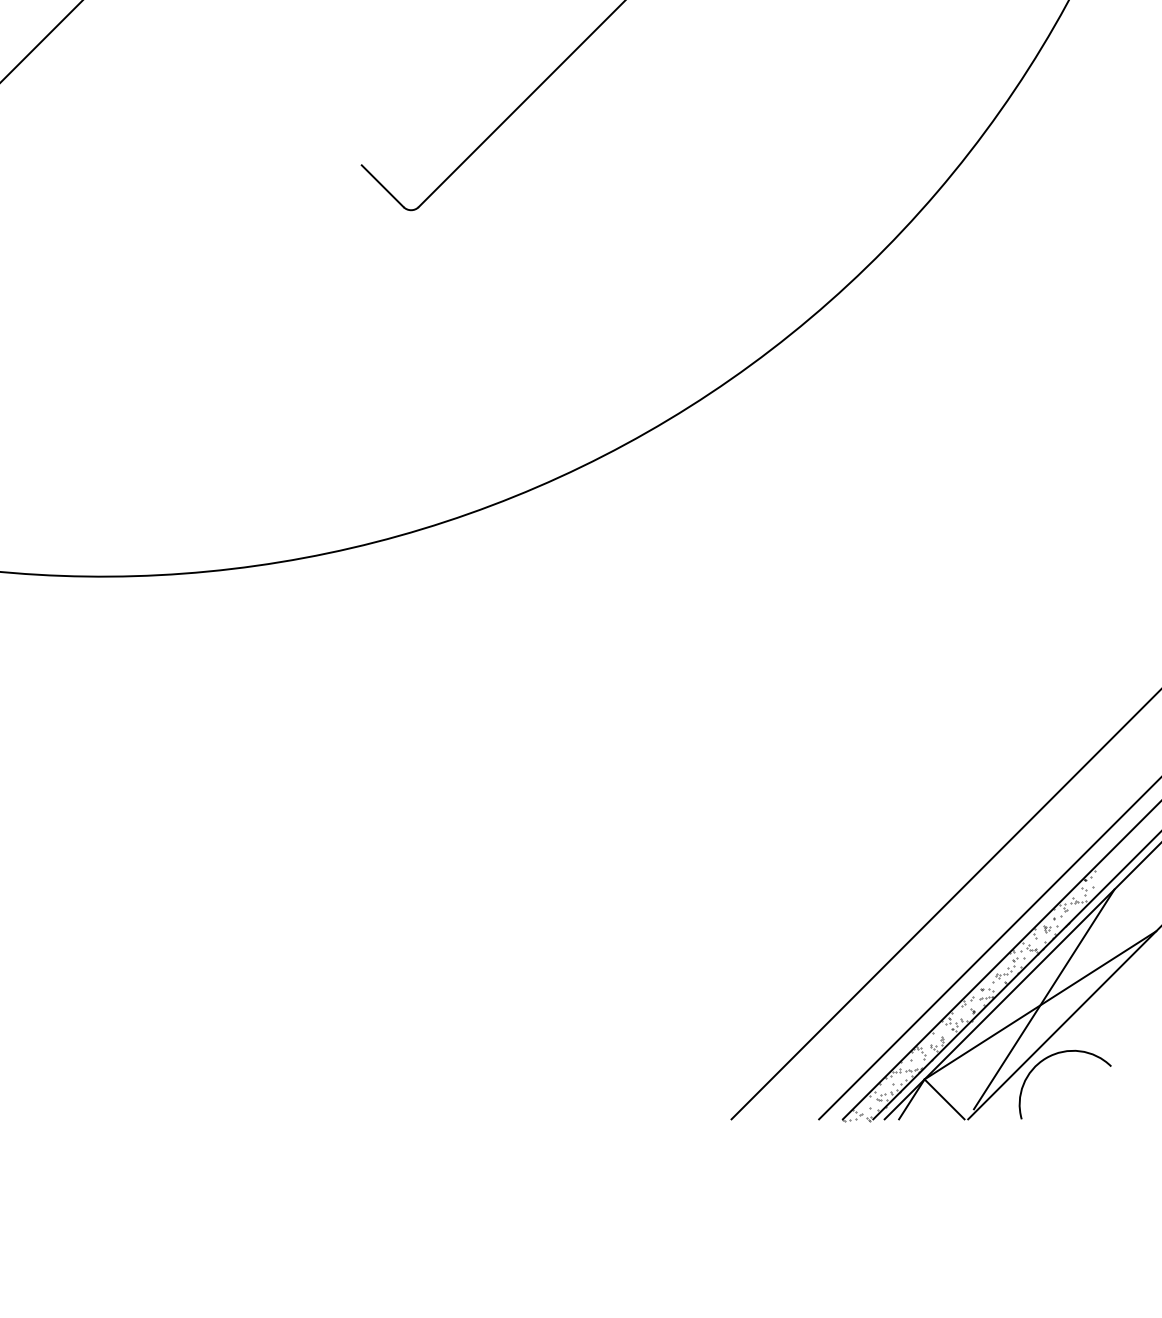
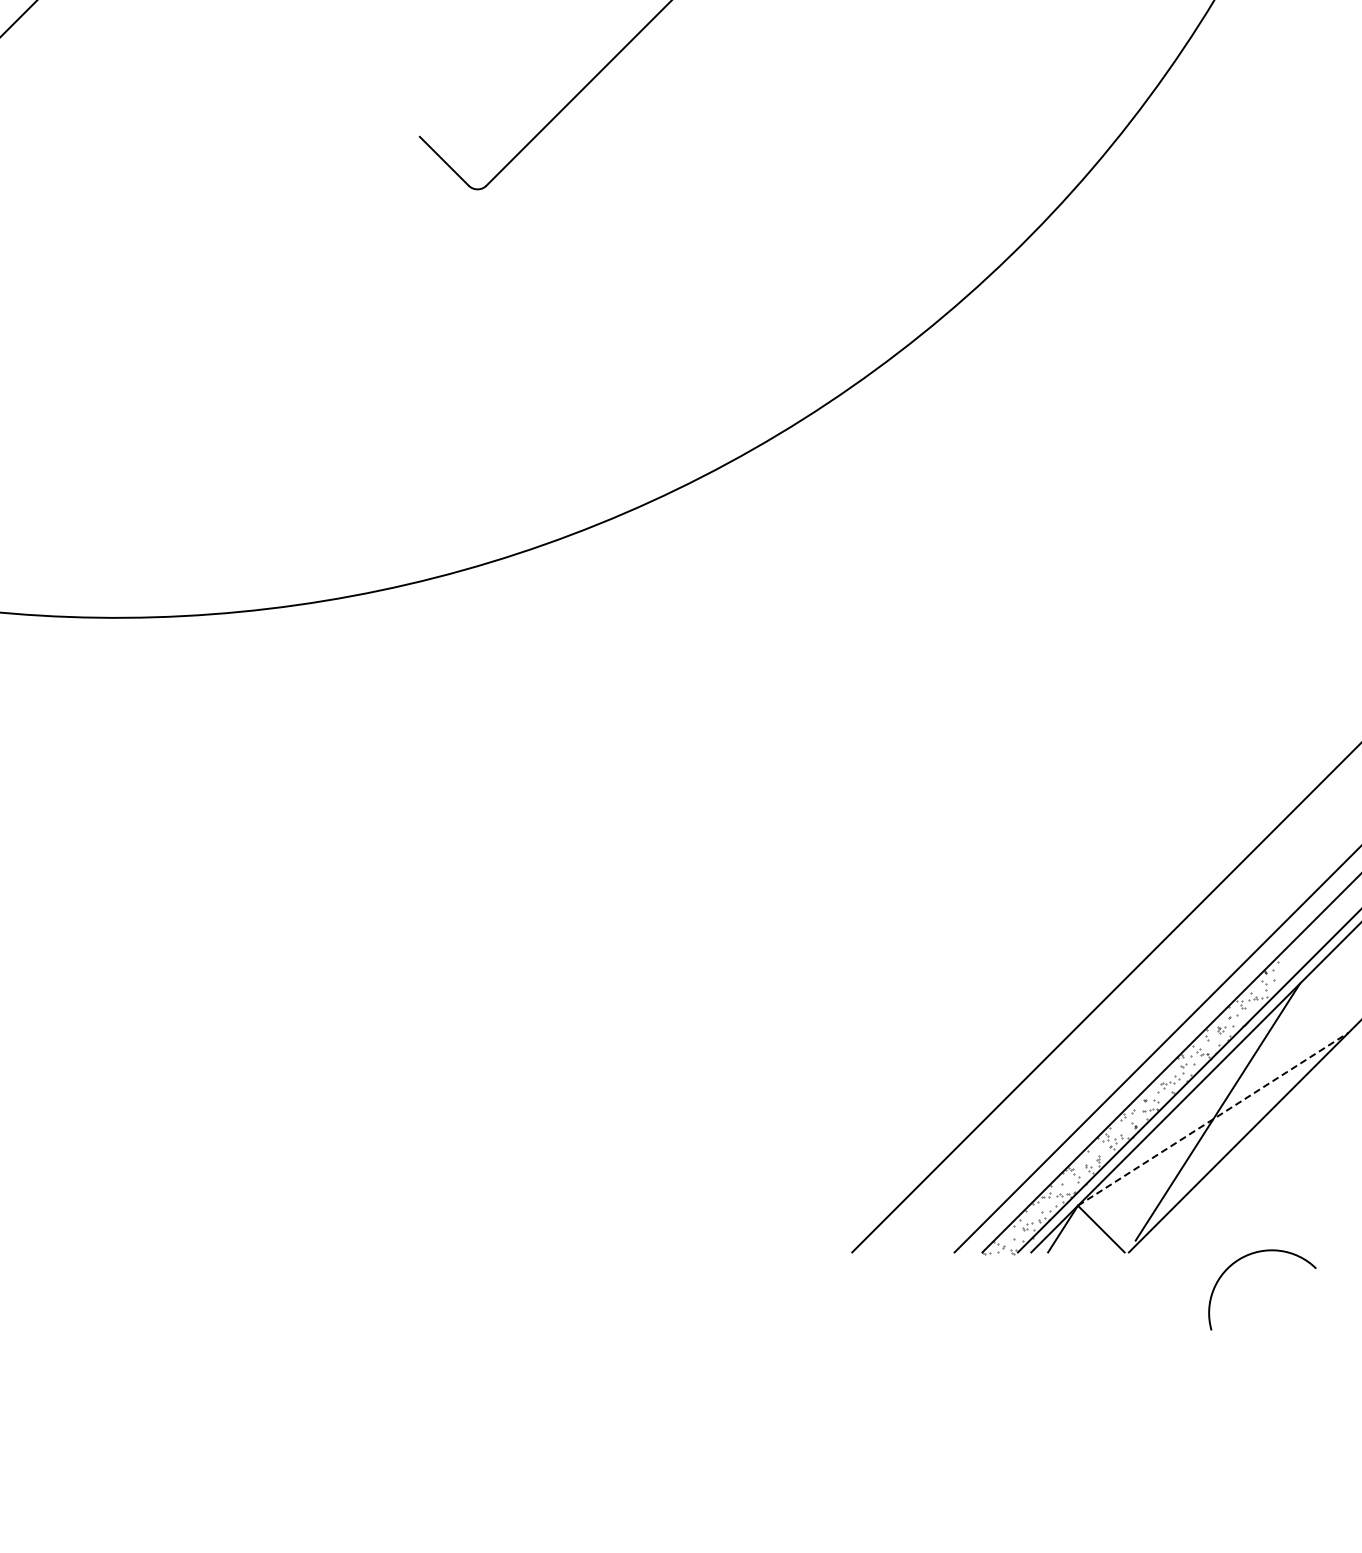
line: (1040, 1005) -> (1213, 1119), solid -> dashed
arc: (1055, 1055) -> (1250, 1255), moved

